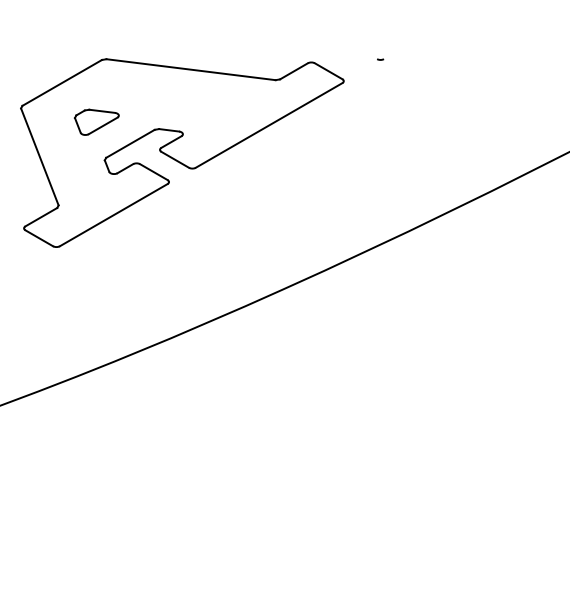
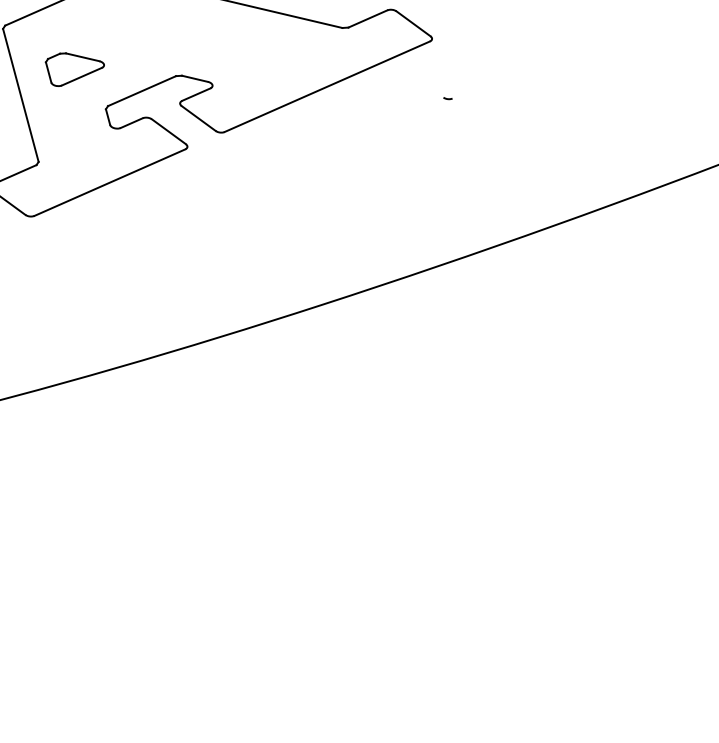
curve: (380, 59) -> (447, 98), moved
part: (96, 121) -> (73, 69), moved

